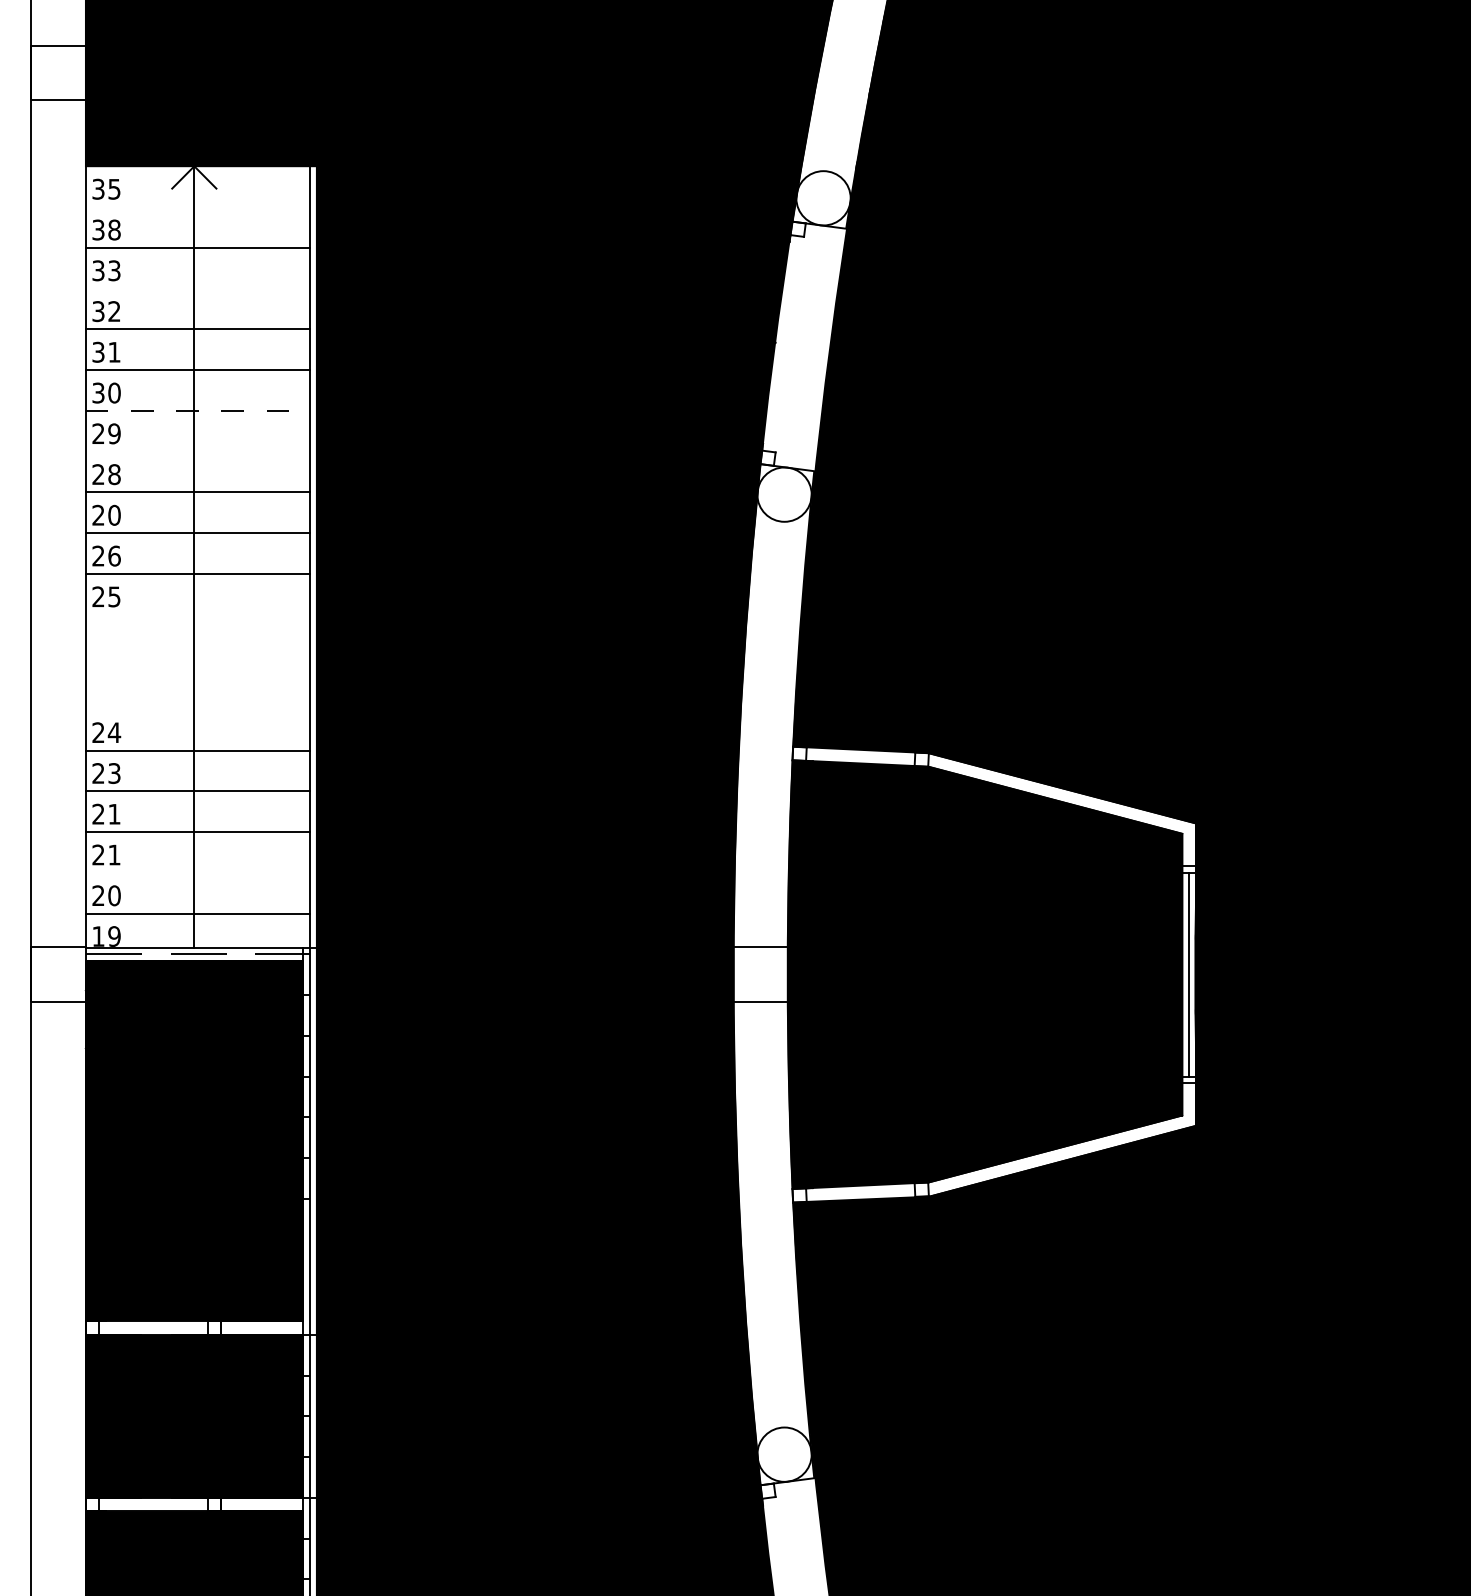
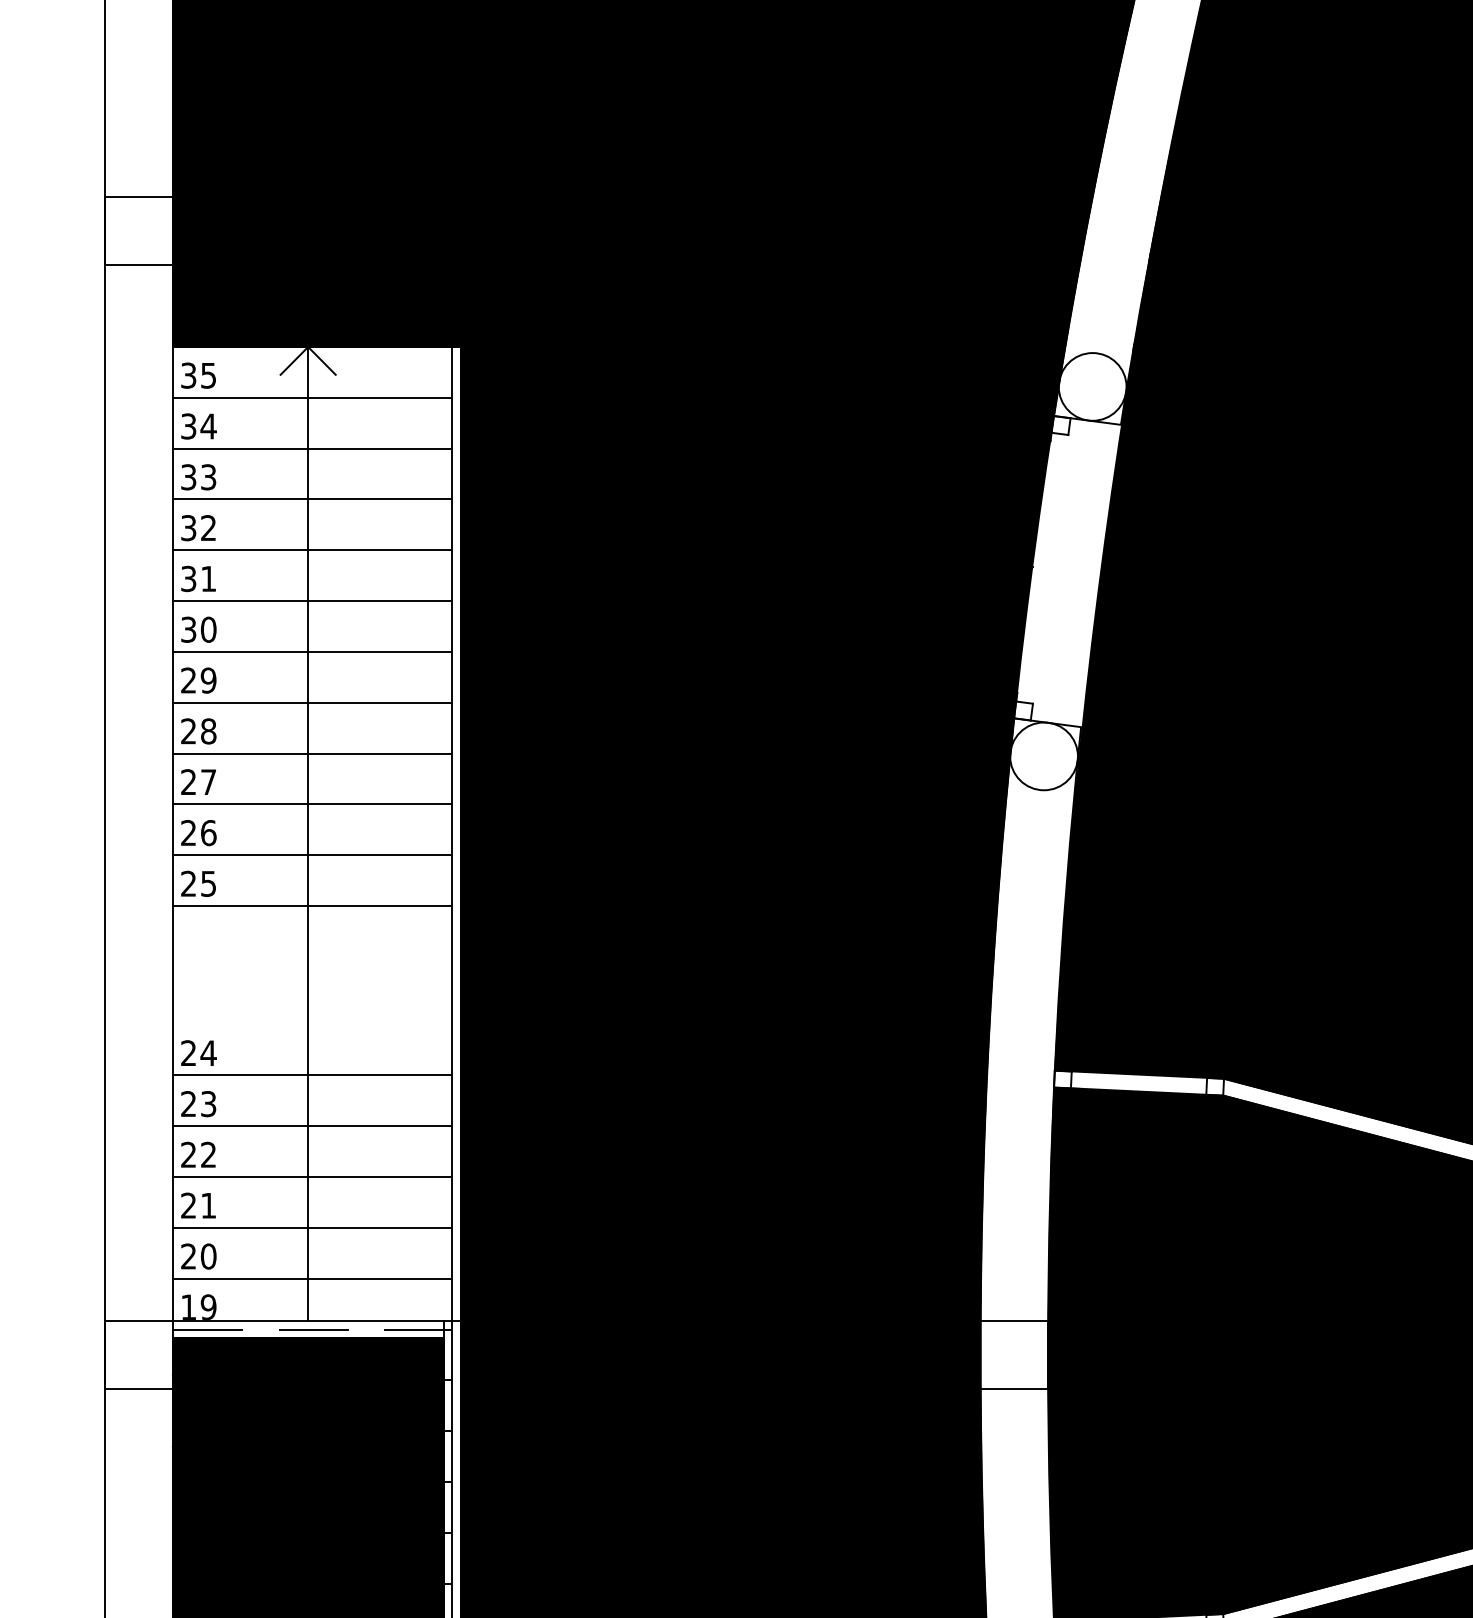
line: (197, 207) -> (312, 398), added
text: (114, 229) -> (208, 425), 38 -> 34
line: (197, 288) -> (312, 499), added
line: (198, 410) -> (313, 651), dashed -> solid
line: (197, 451) -> (312, 702), added
text: (114, 514) -> (208, 781), 20 -> 27
line: (197, 614) -> (312, 905), added
text: (114, 813) -> (208, 1153), 21 -> 22
line: (197, 872) -> (312, 1227), added

